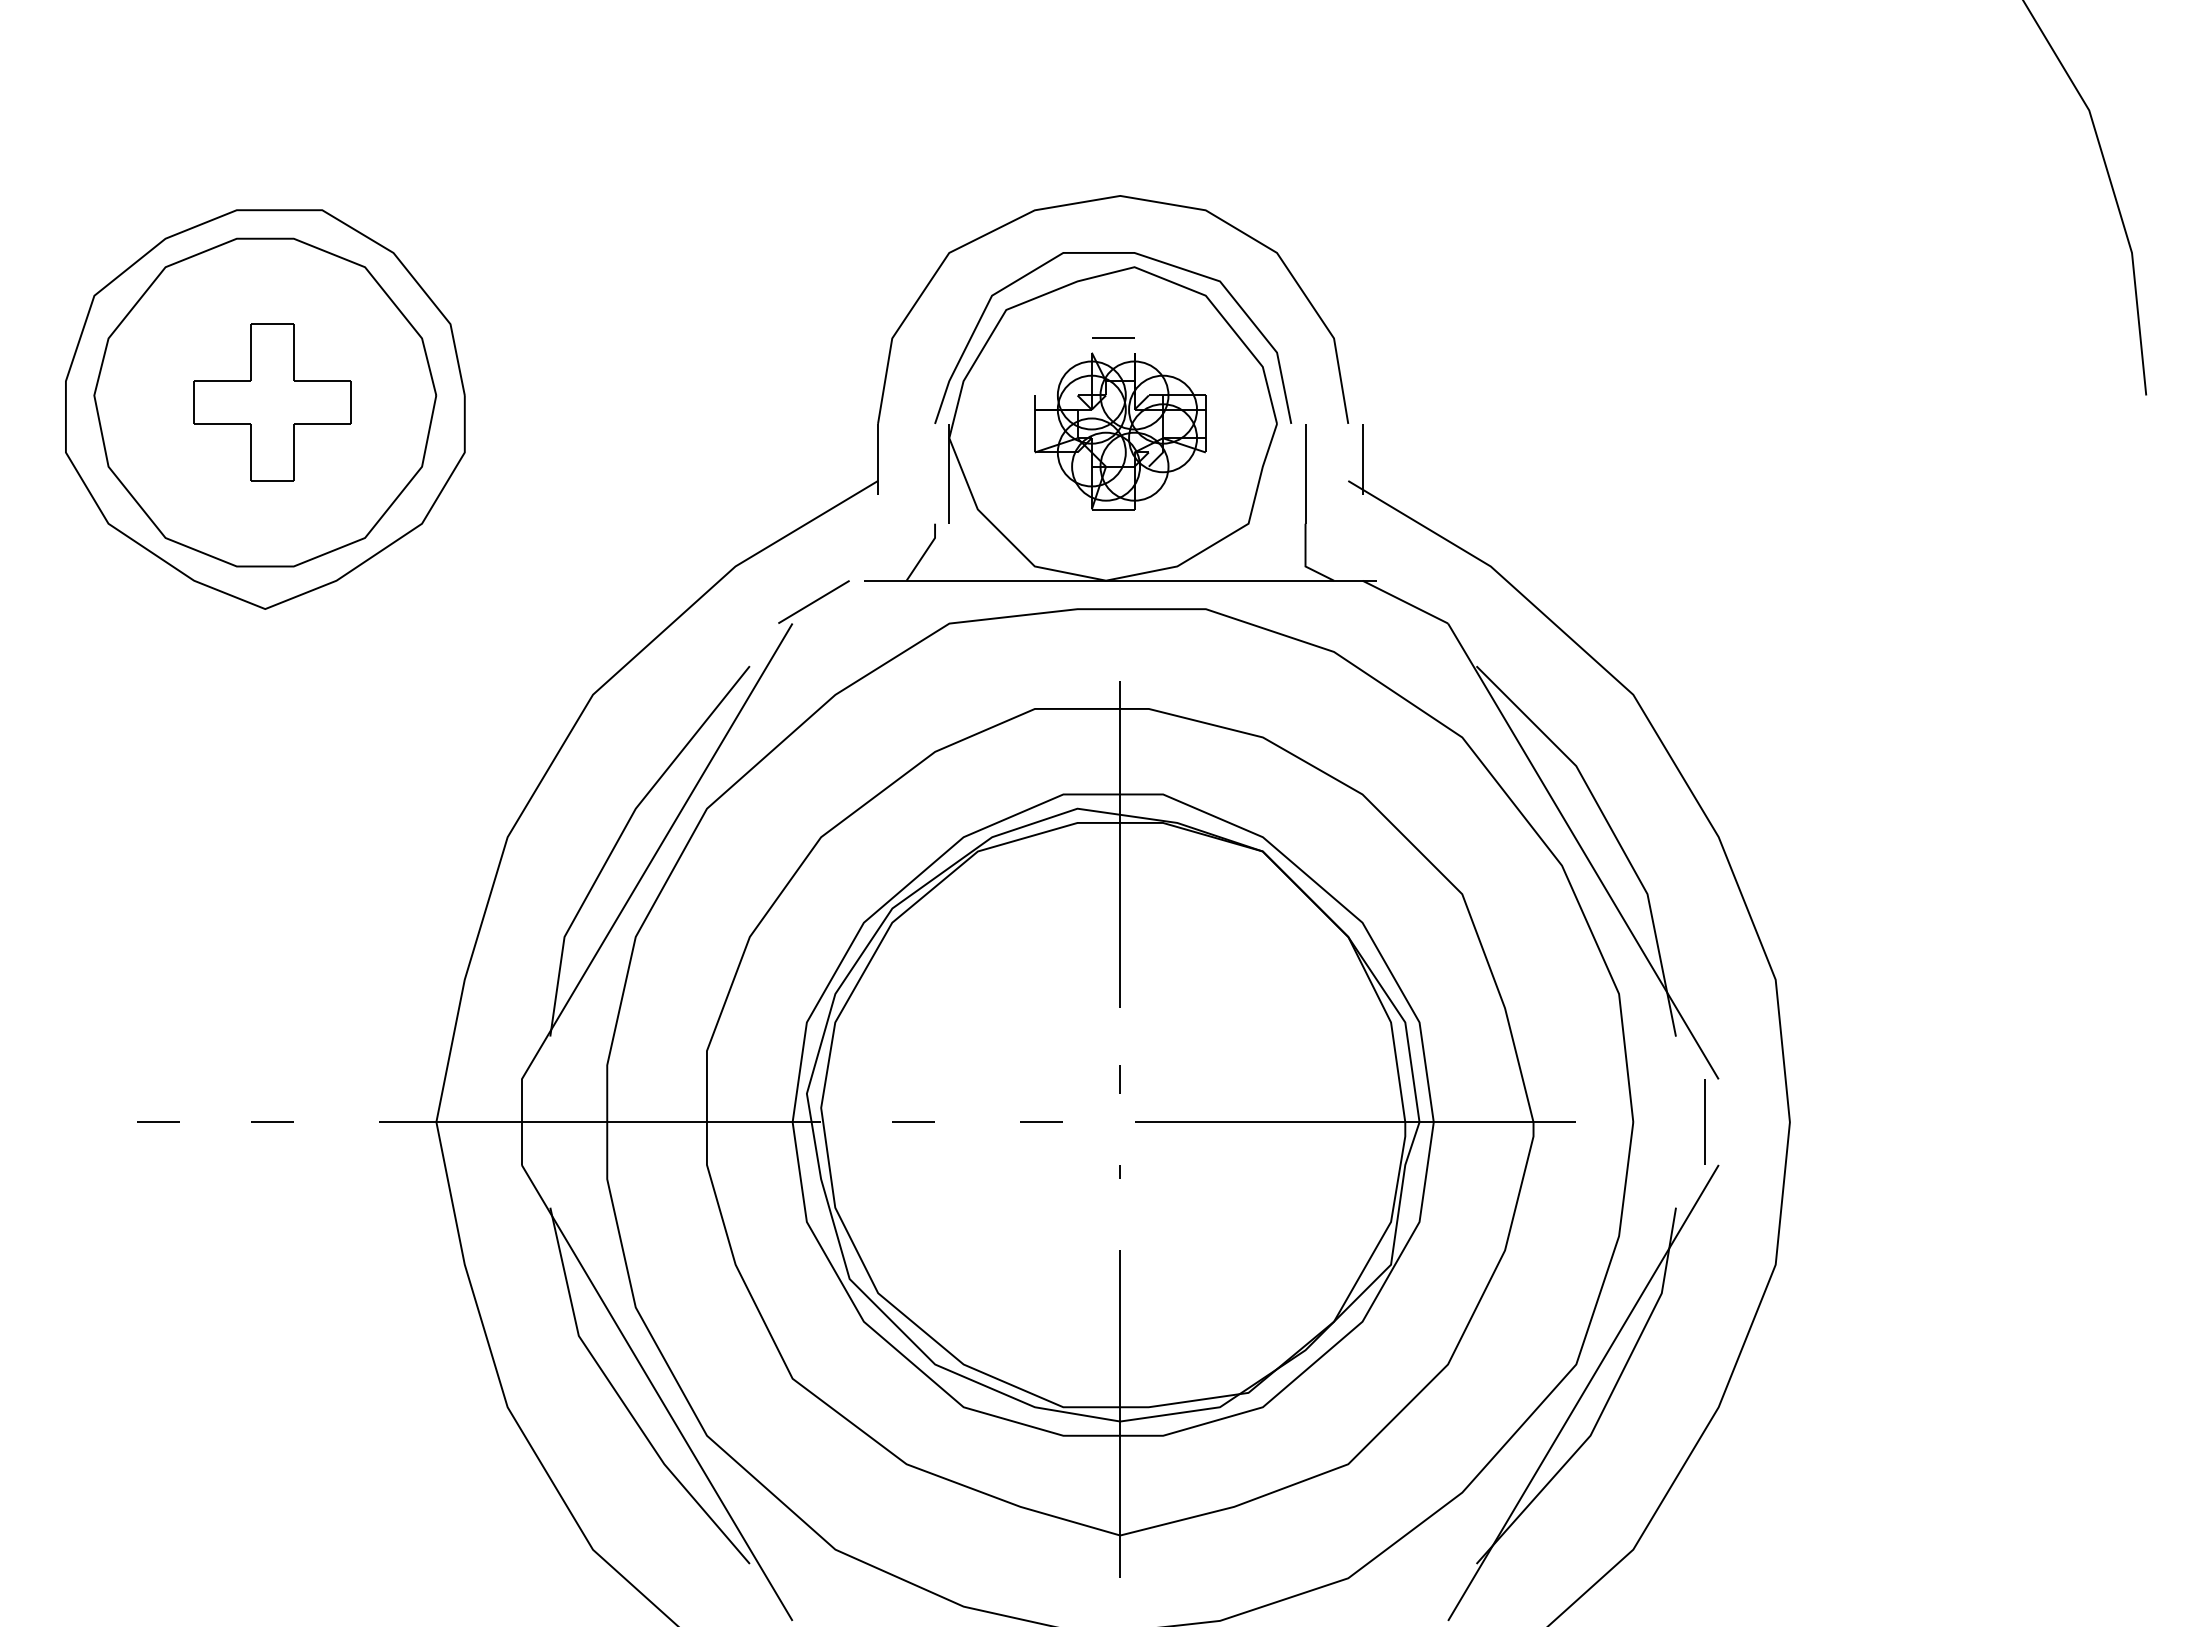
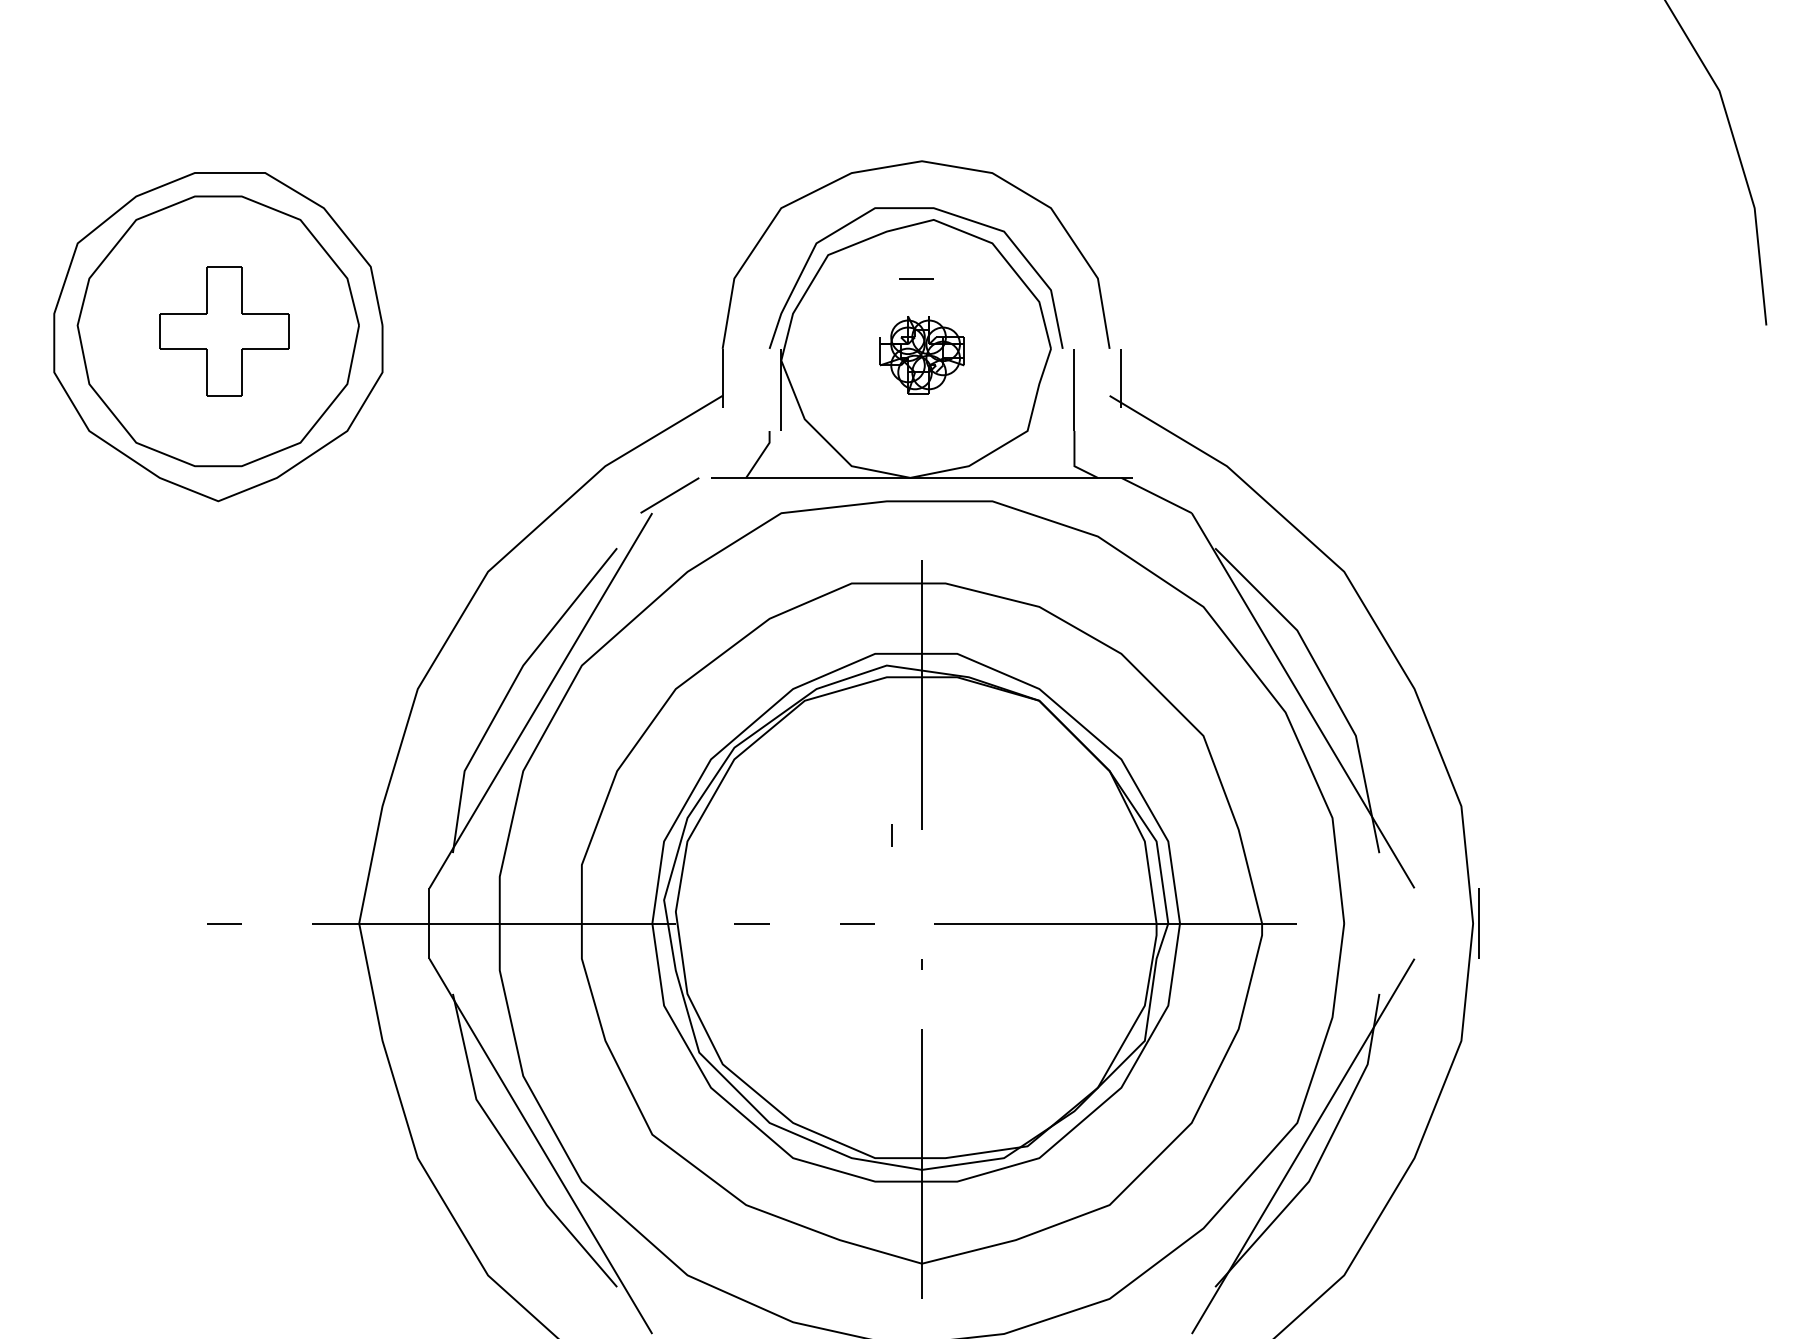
part: (1120, 431) -> (922, 355), size x0.6
line: (1119, 1079) -> (891, 835), moved
line: (158, 1121) -> (130, 922), removed
line: (1704, 1121) -> (1479, 922), moved

